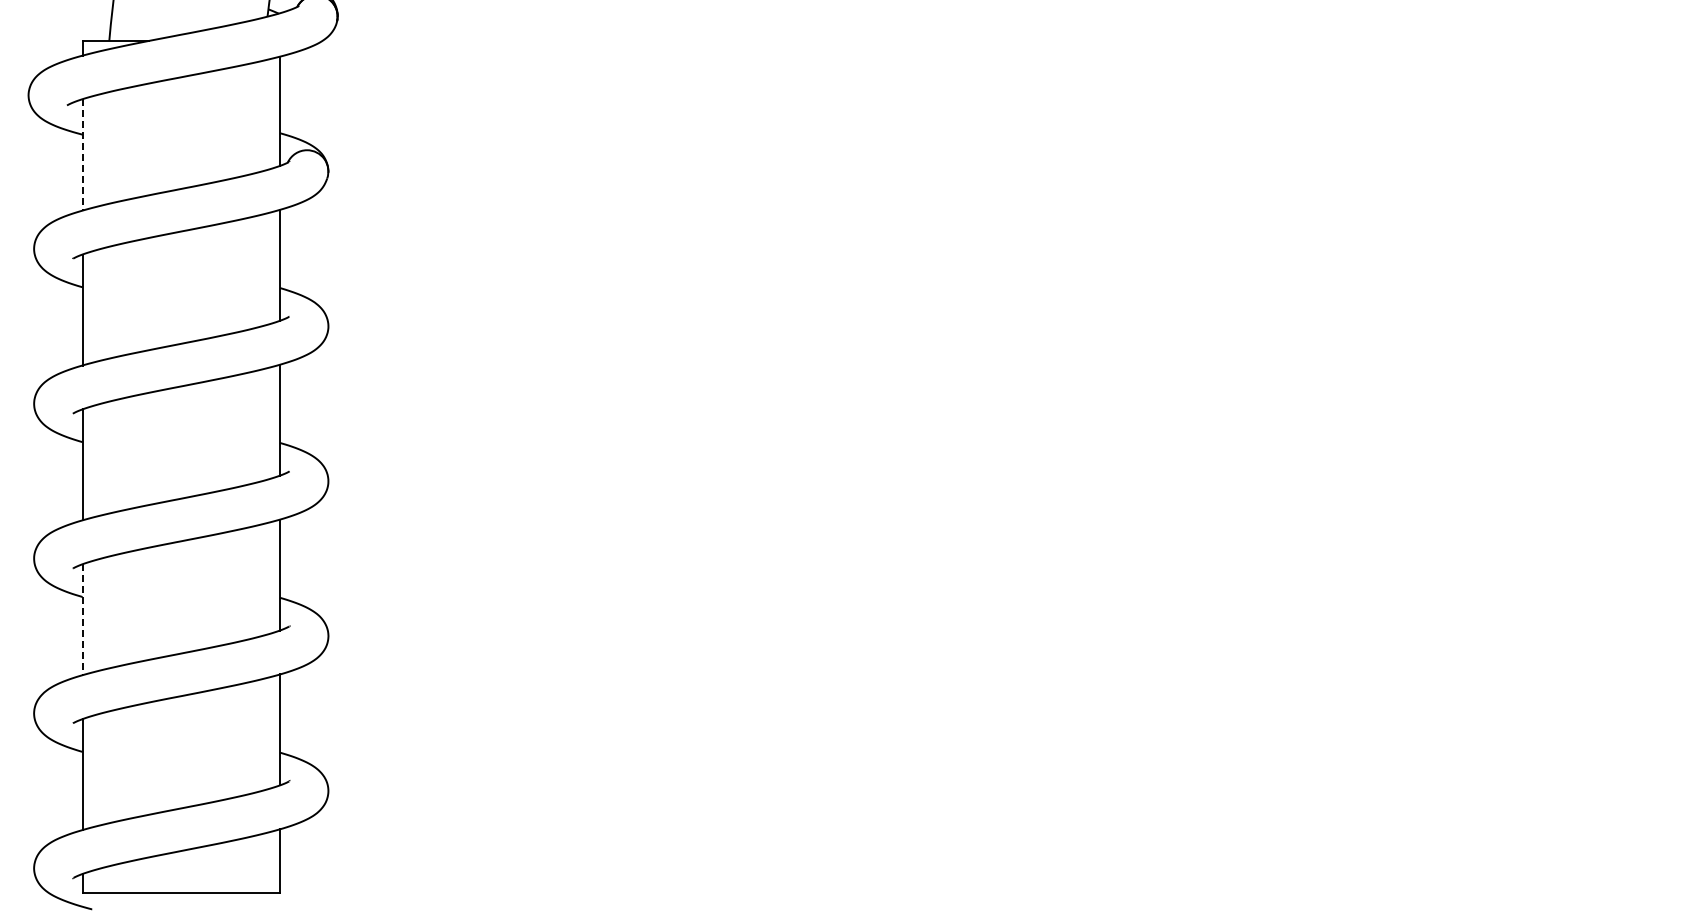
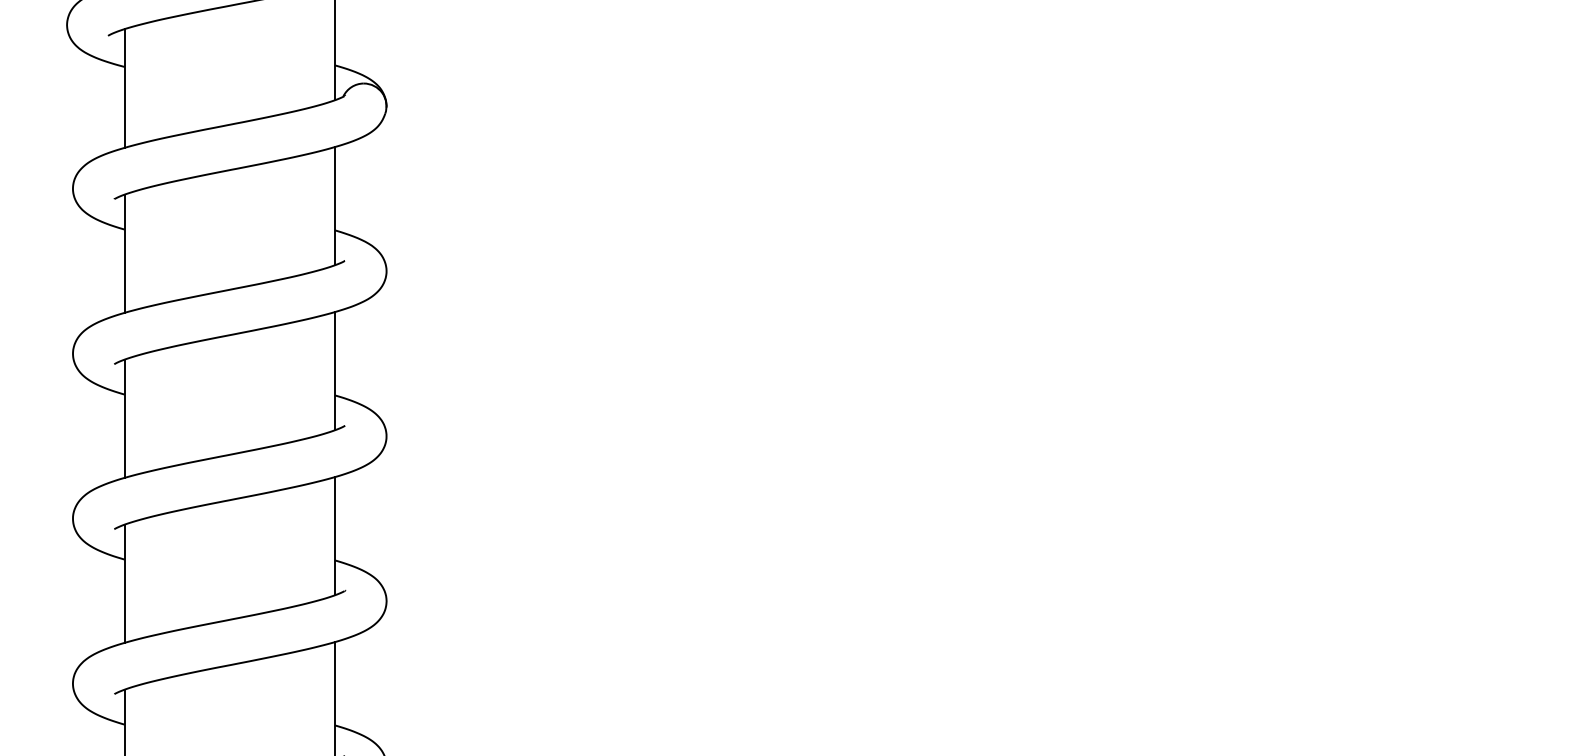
line: (82, 154) -> (124, 88), dashed -> solid
line: (82, 620) -> (124, 584), dashed -> solid

